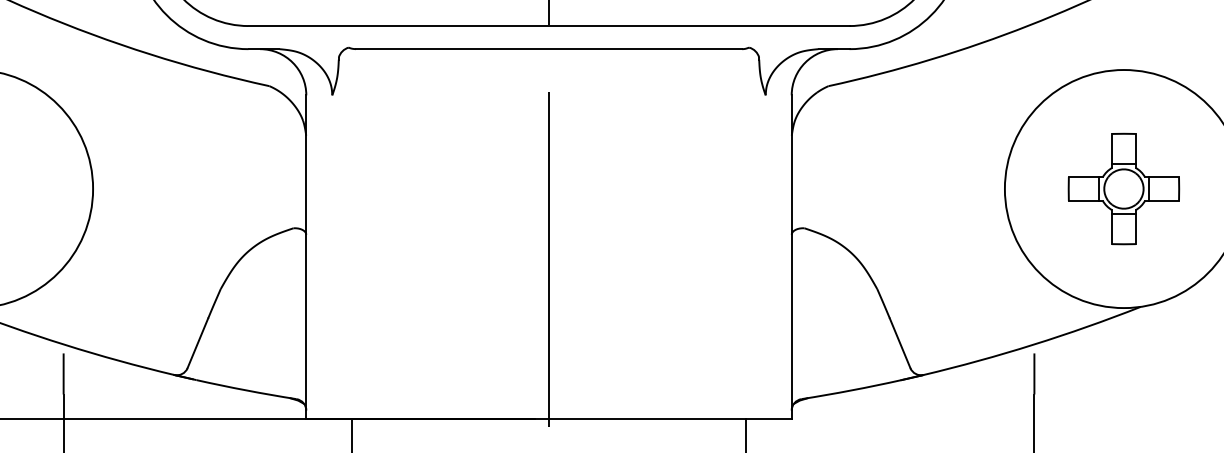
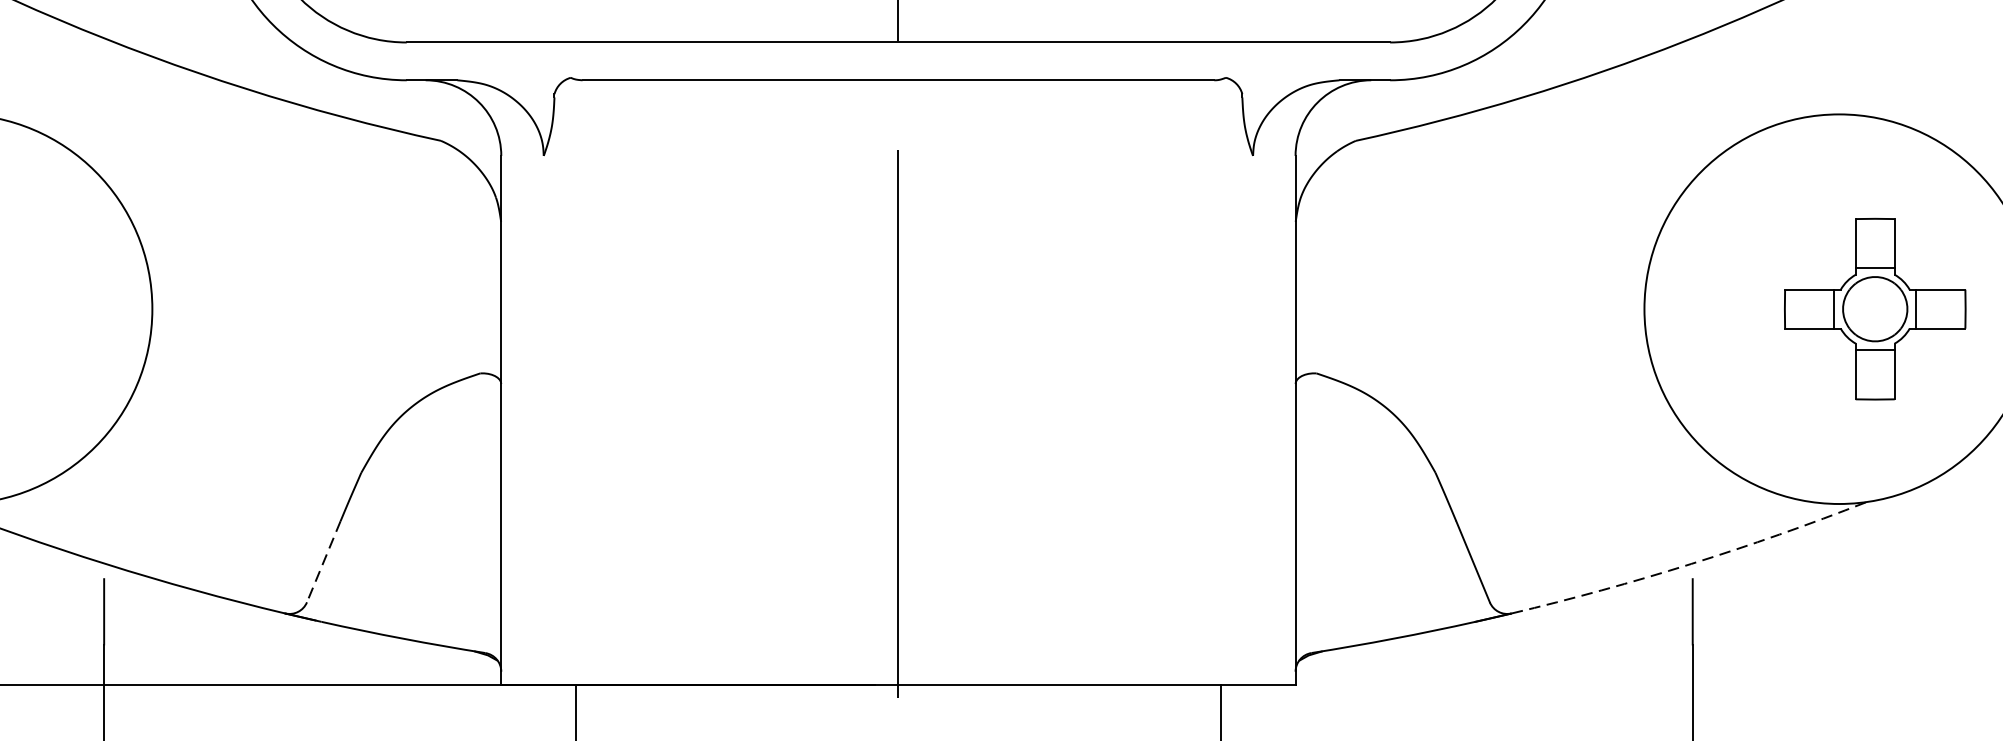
part: (1123, 188) -> (1874, 308), moved
line: (197, 343) -> (323, 561), solid -> dashed
arc: (1033, 344) -> (1691, 563), solid -> dashed

